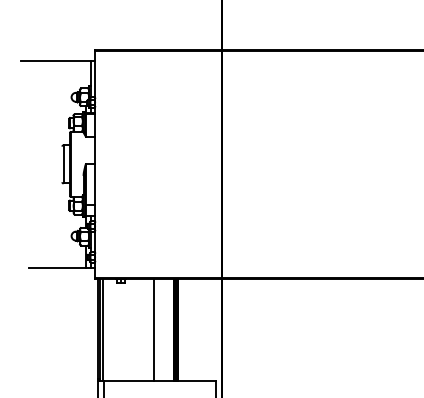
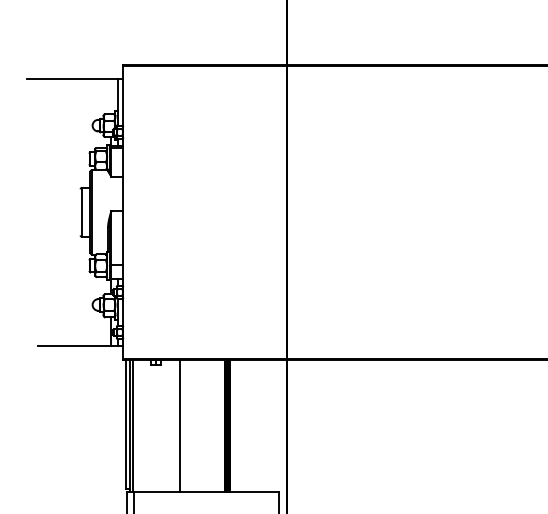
line: (154, 329) -> (180, 425), moved

